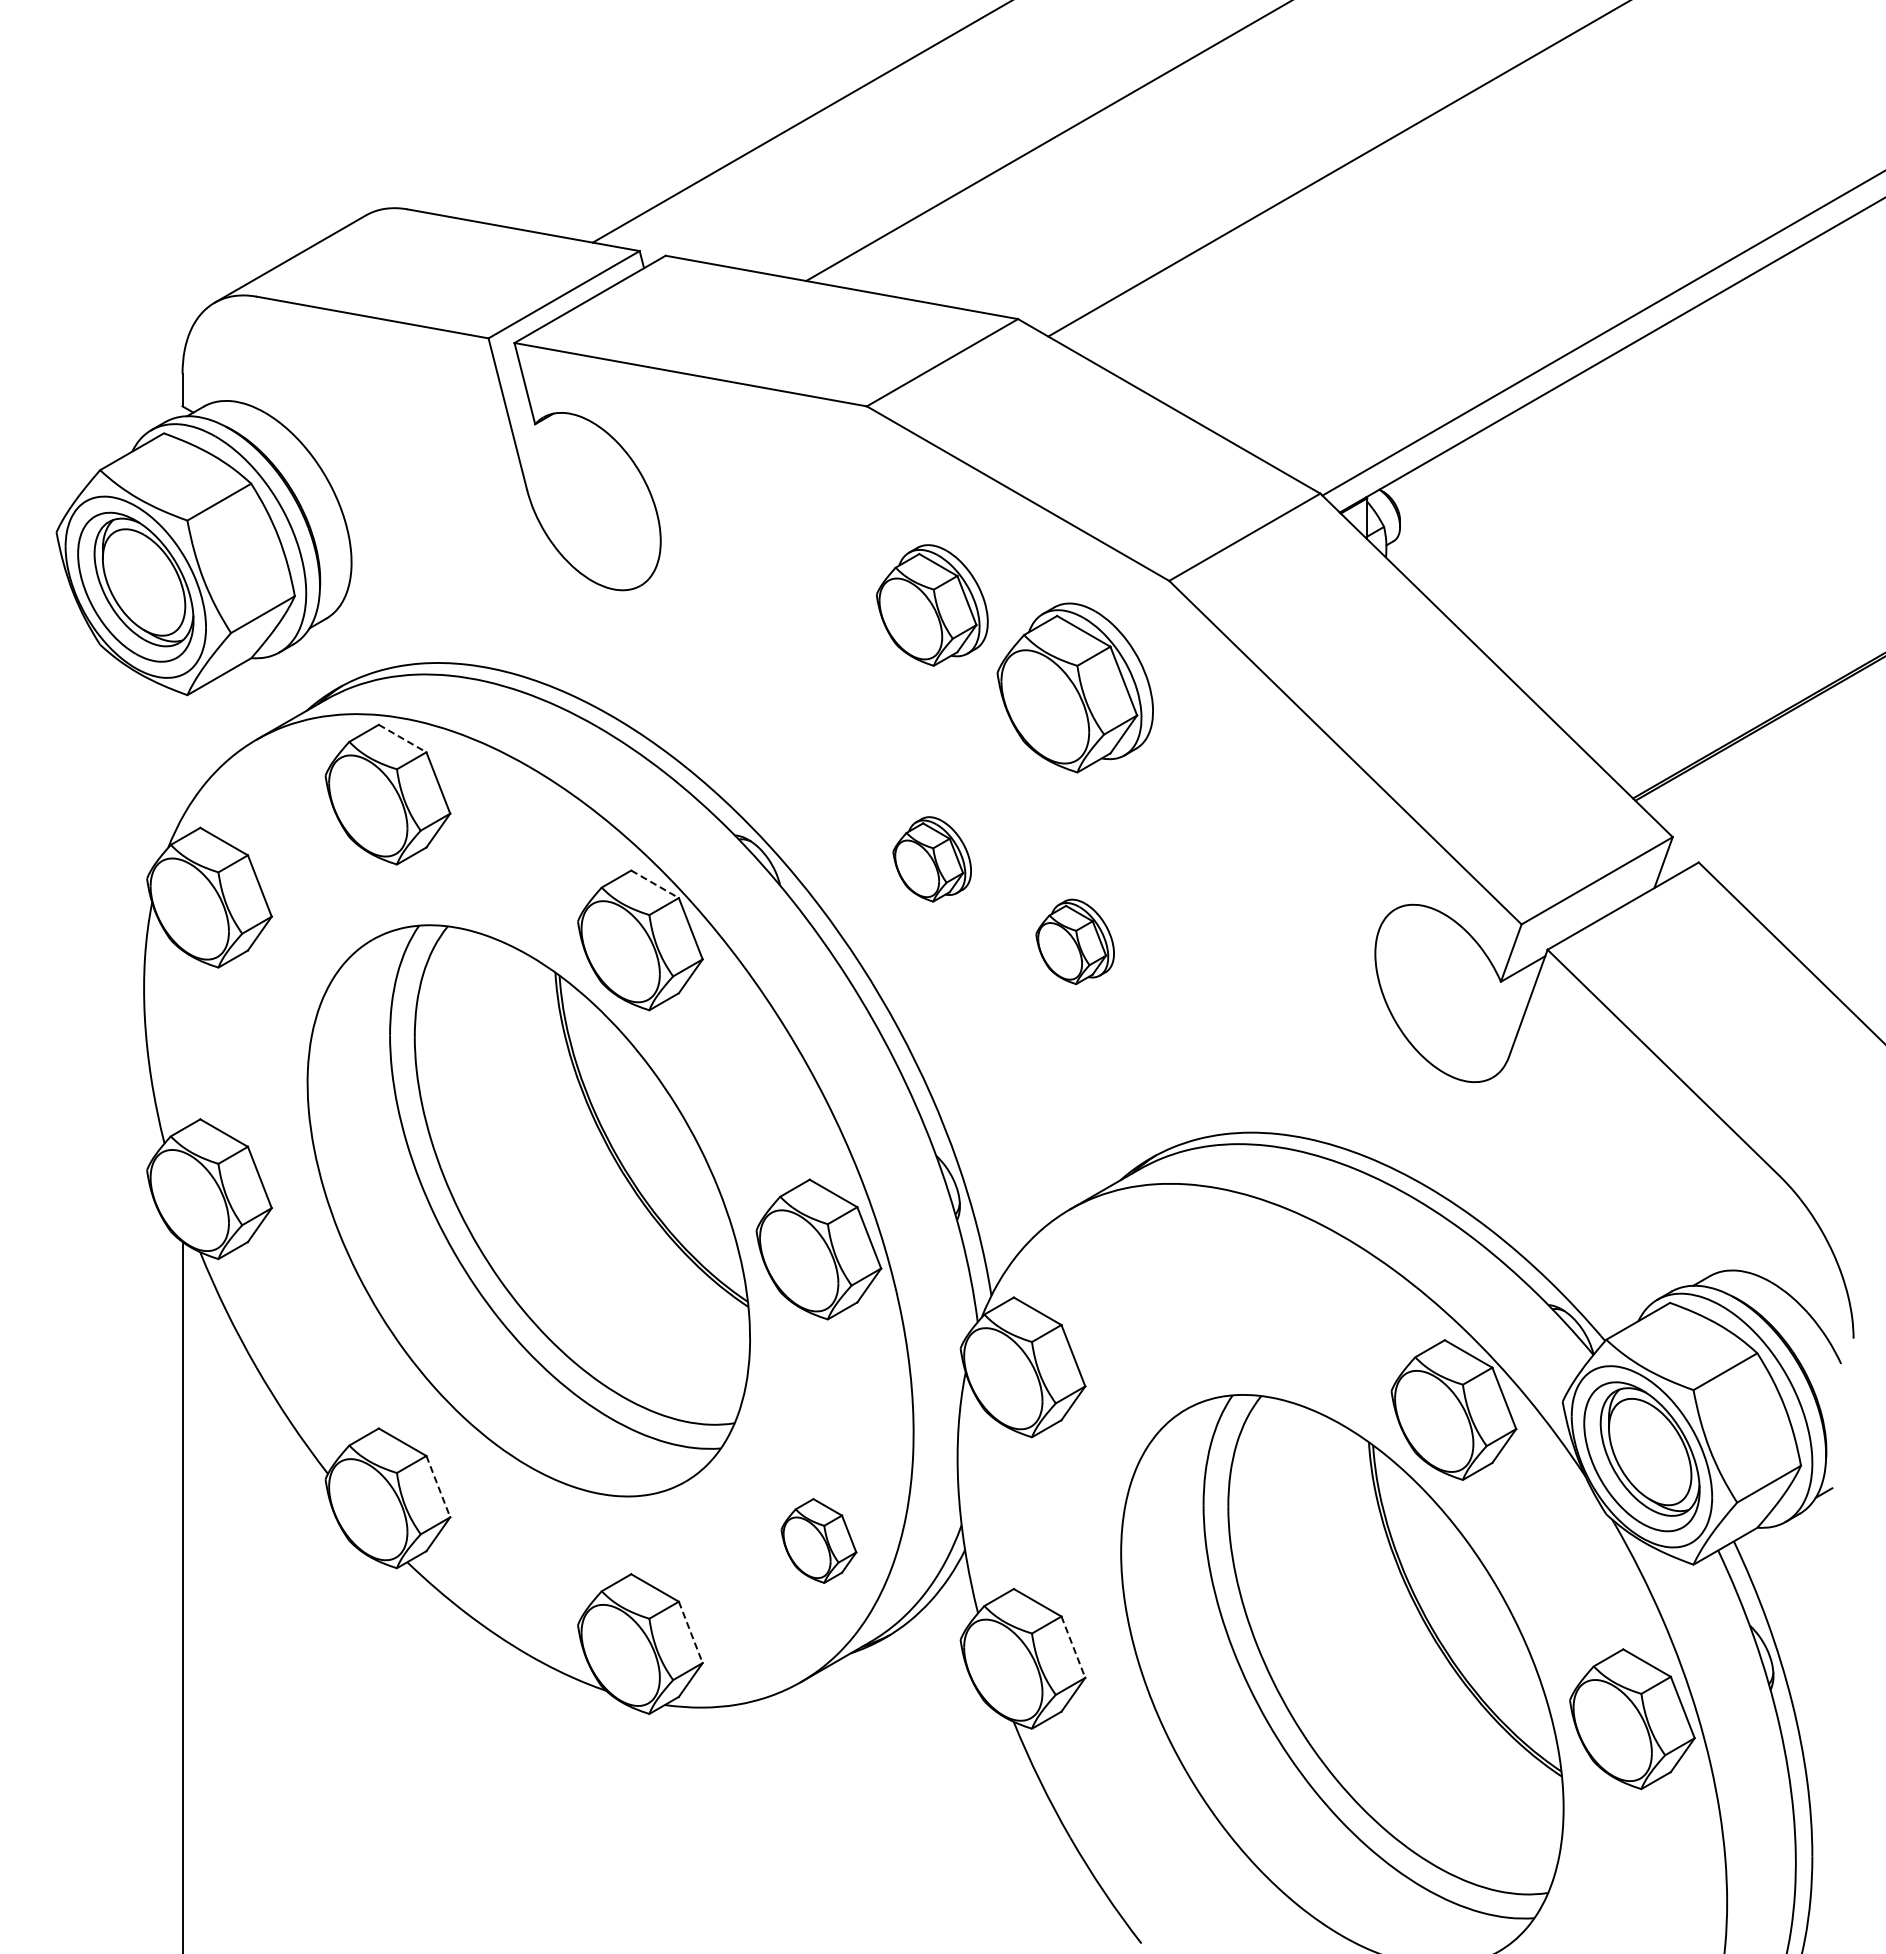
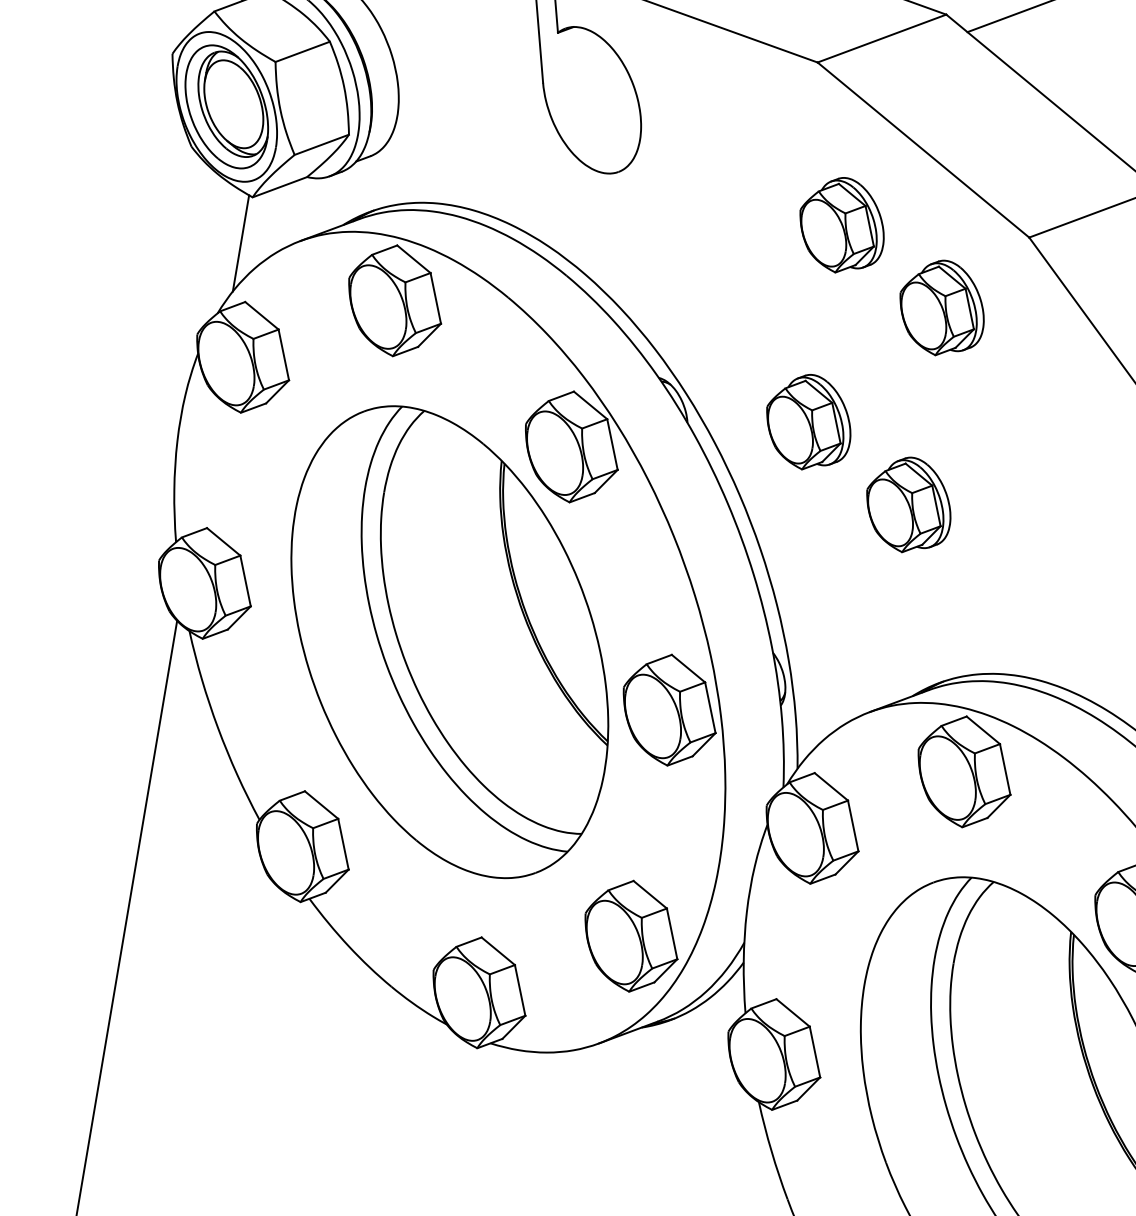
part: (1074, 687) -> (941, 307), size x0.71
line: (403, 738) -> (414, 259), dashed -> solid
line: (182, 755) -> (240, 243), added
part: (931, 859) -> (808, 422), size x1.43
line: (655, 884) -> (590, 405), dashed -> solid
part: (1074, 941) -> (908, 504), size x1.43
part: (1201, 1264) -> (964, 772), added
line: (438, 1486) -> (343, 844), dashed -> solid
part: (818, 1540) -> (631, 935), size x1.67
line: (690, 1632) -> (519, 990), dashed -> solid
line: (1073, 1647) -> (815, 1052), dashed -> solid

